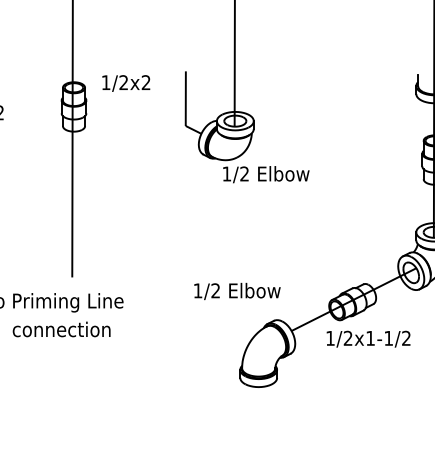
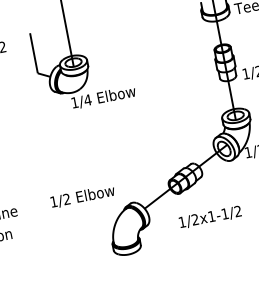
text: (244, 173) -> (87, 99), 1/2 -> 1/4
text: (237, 291) -> (82, 196), moved
text: (368, 338) -> (210, 216), moved

